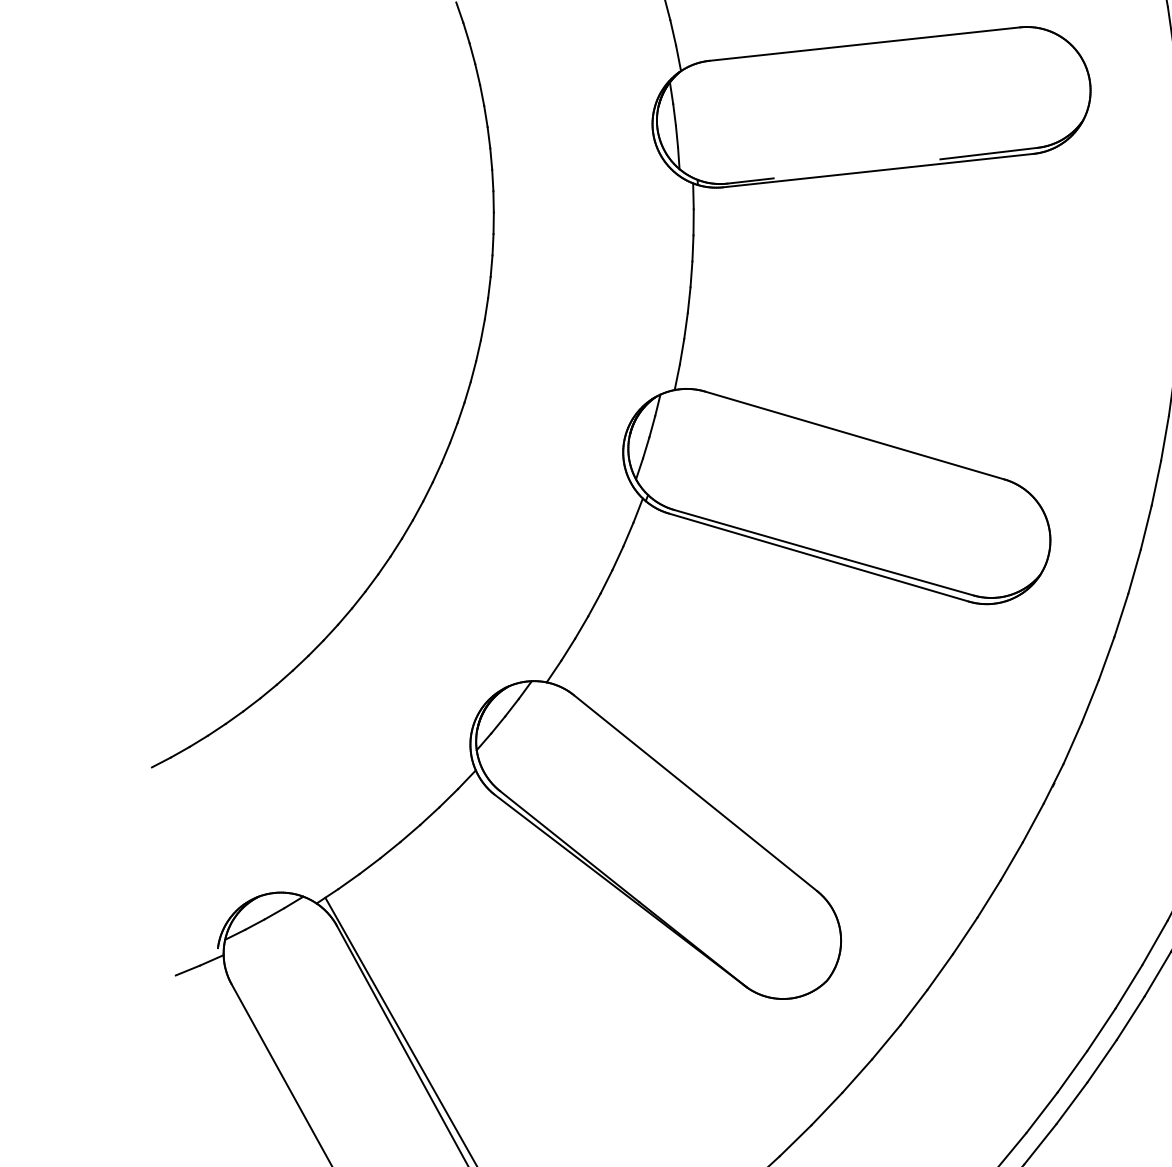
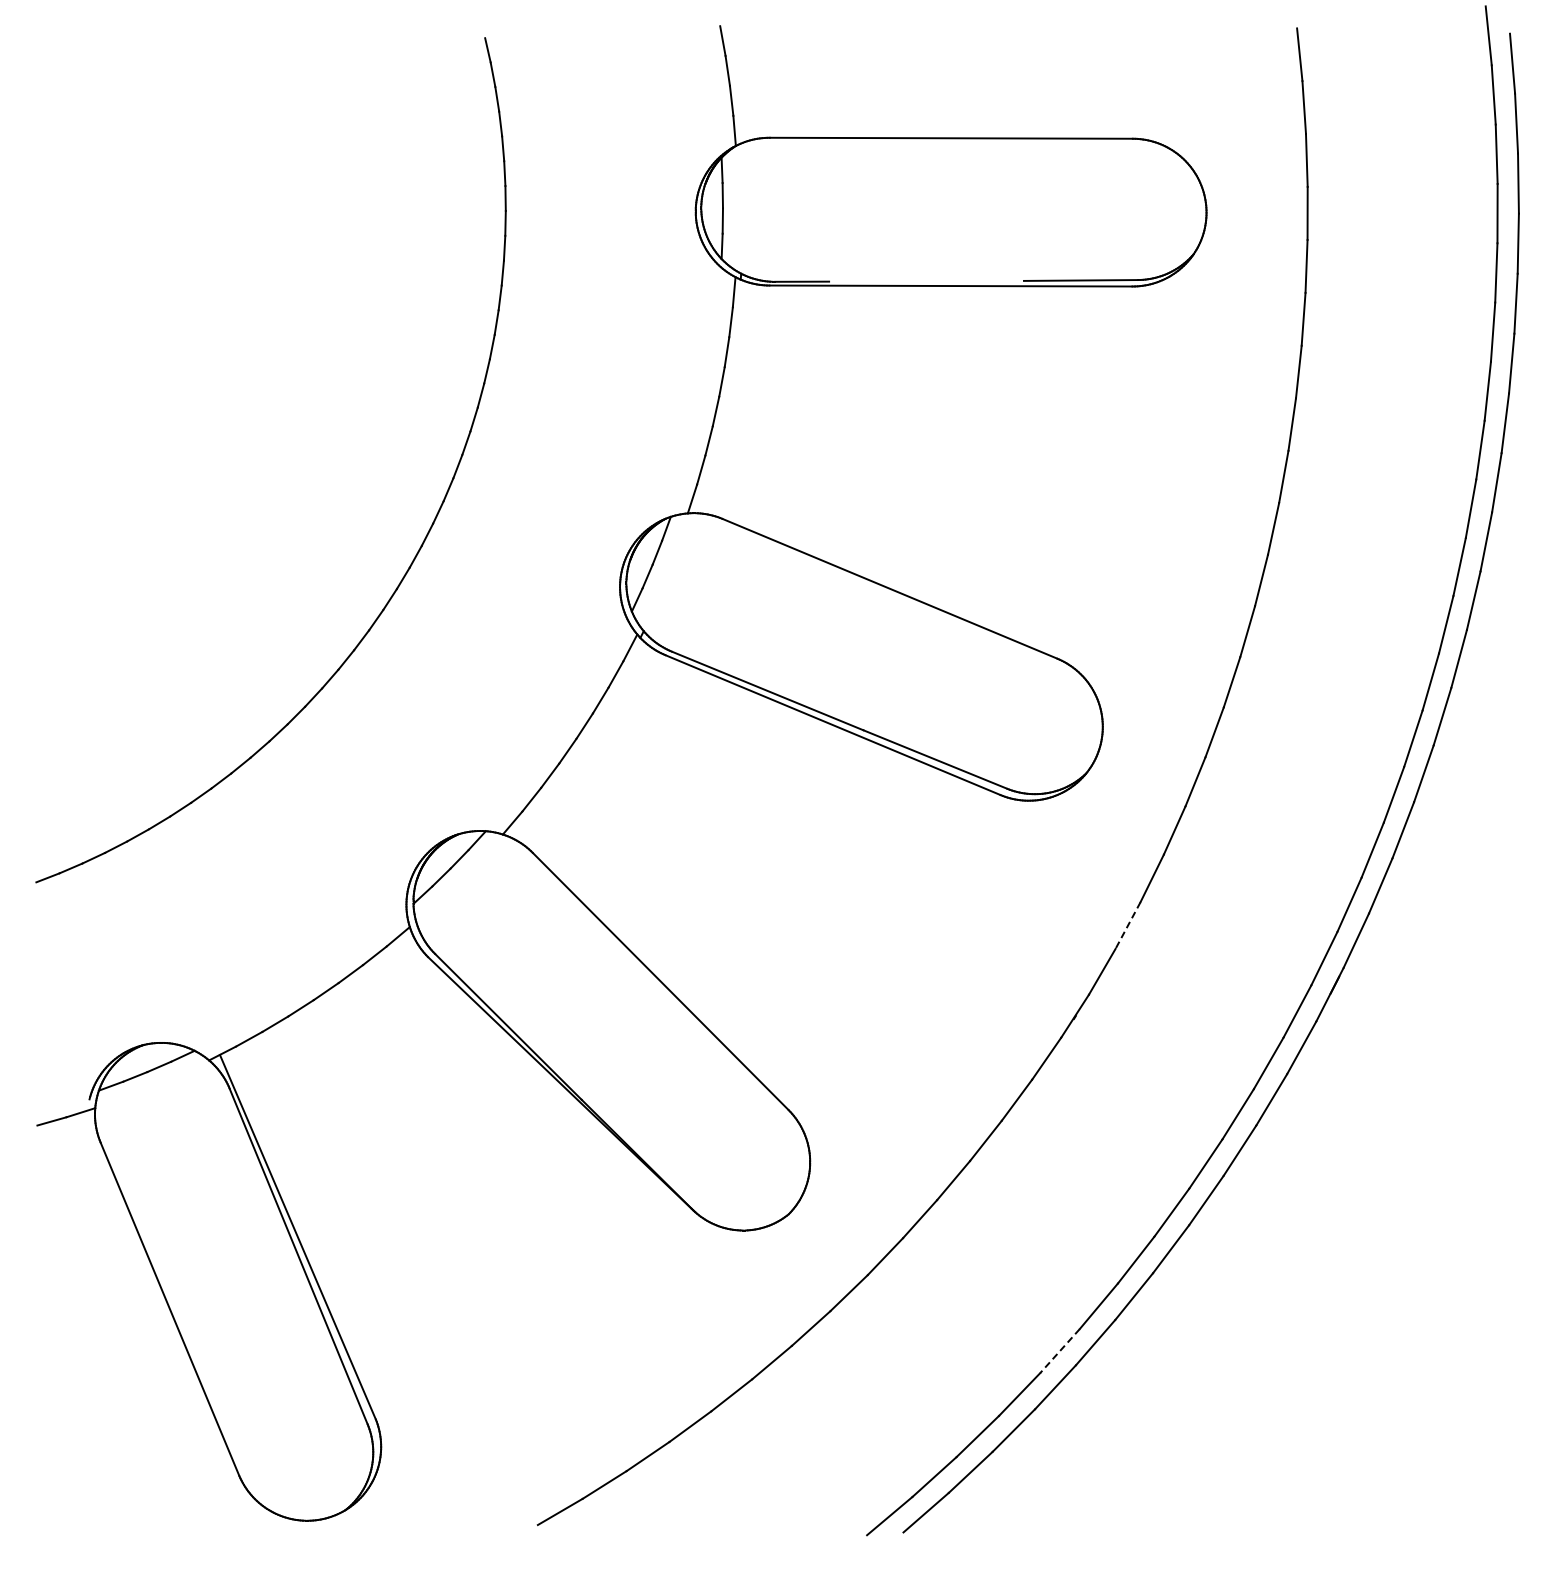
line: (1089, 701) -> (1127, 925), solid -> dashed
line: (1072, 1072) -> (1060, 1351), solid -> dashed

